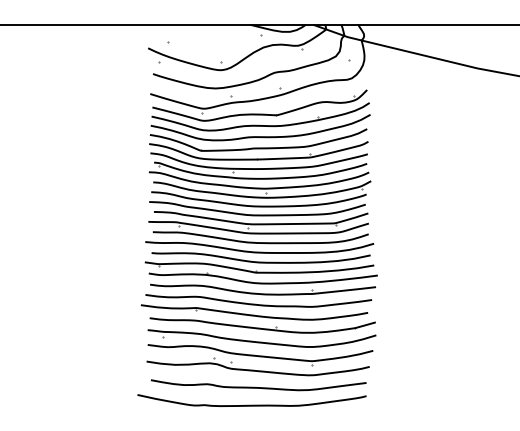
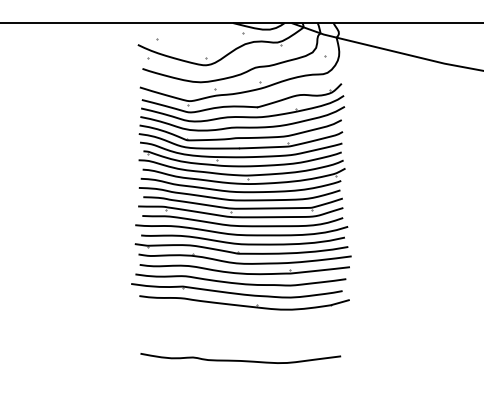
part: (261, 353) -> (243, 328), removed
curve: (251, 404) -> (234, 376), removed

